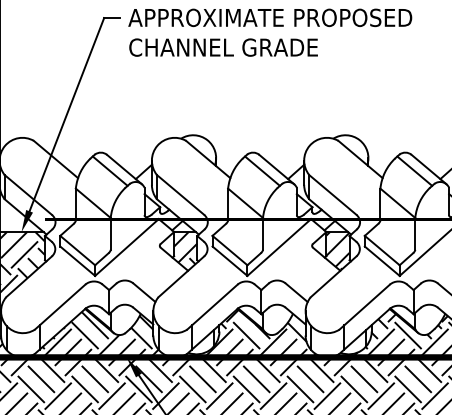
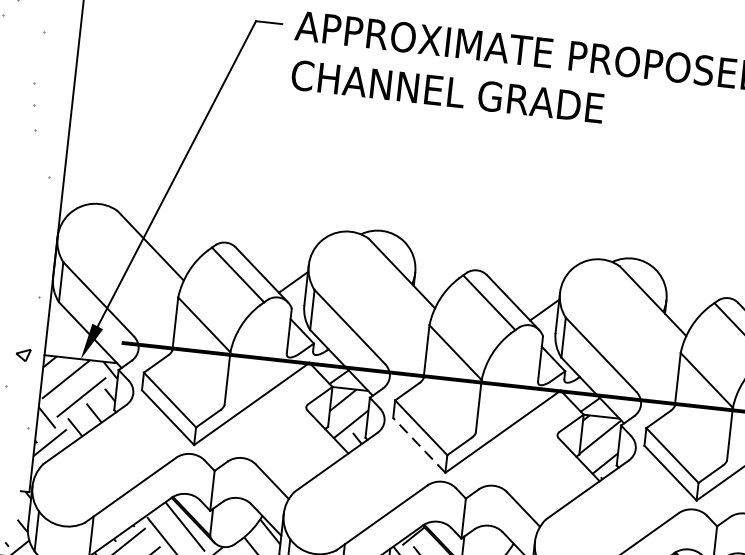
line: (229, 261) -> (418, 445), solid -> dashed

